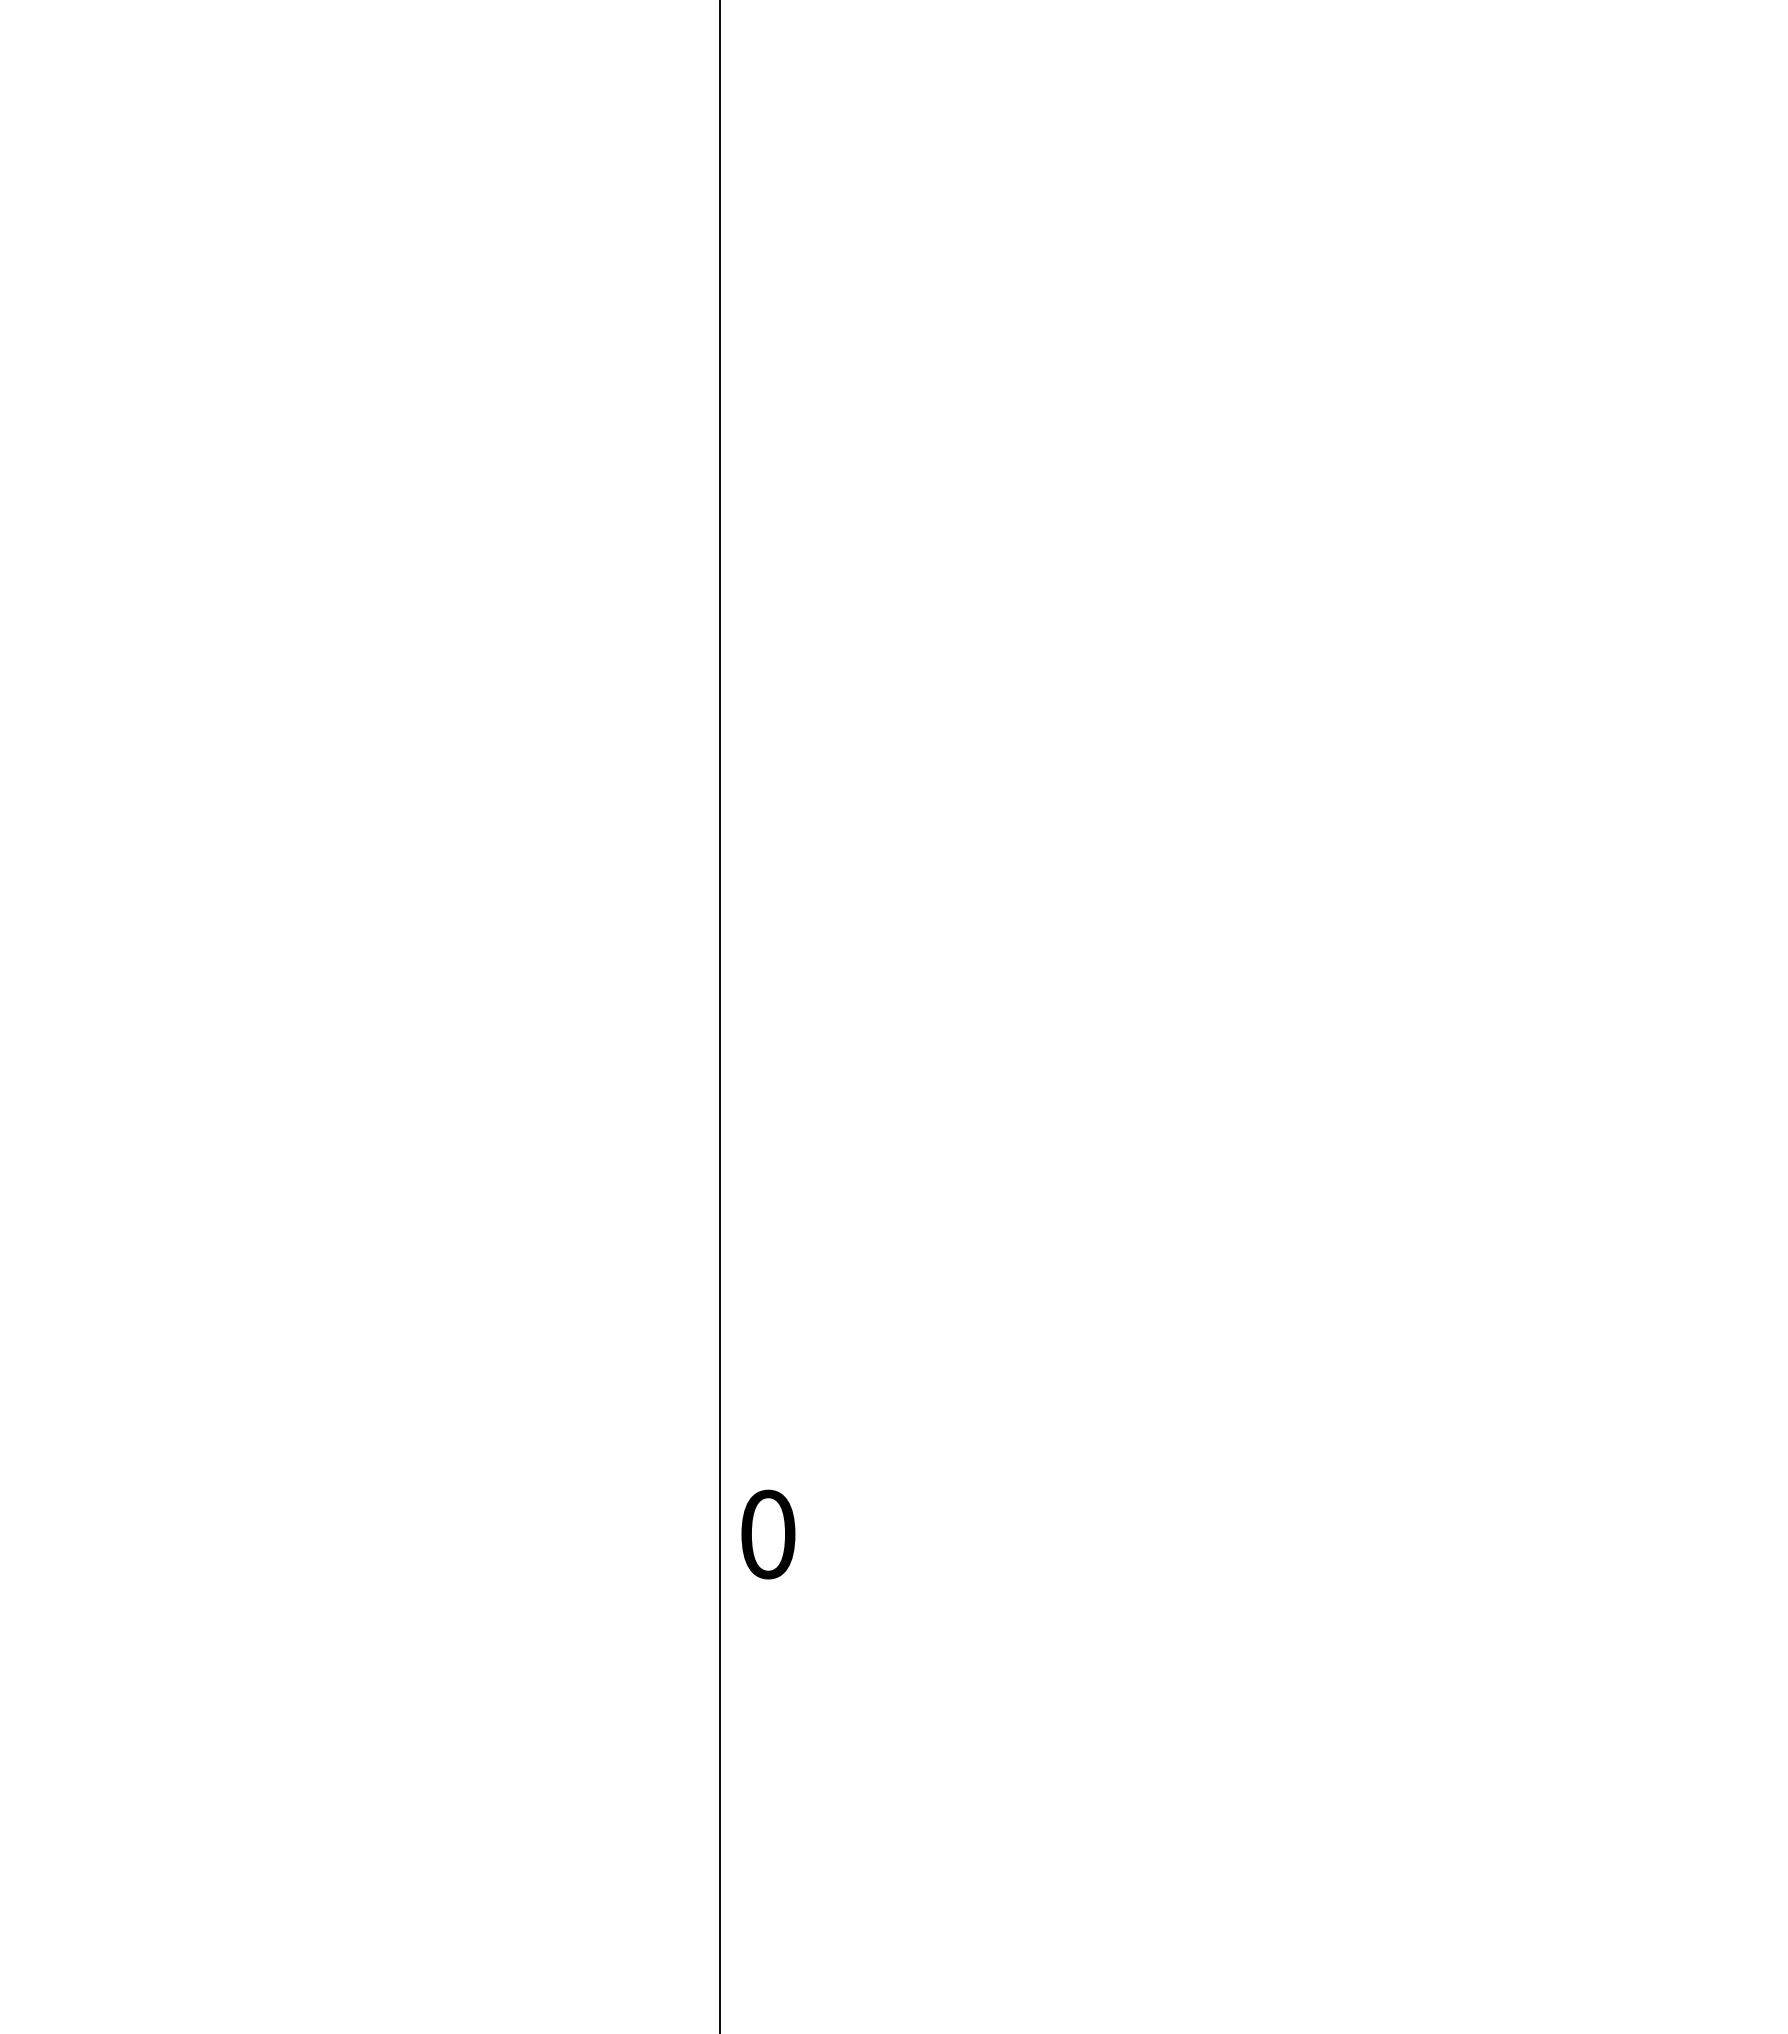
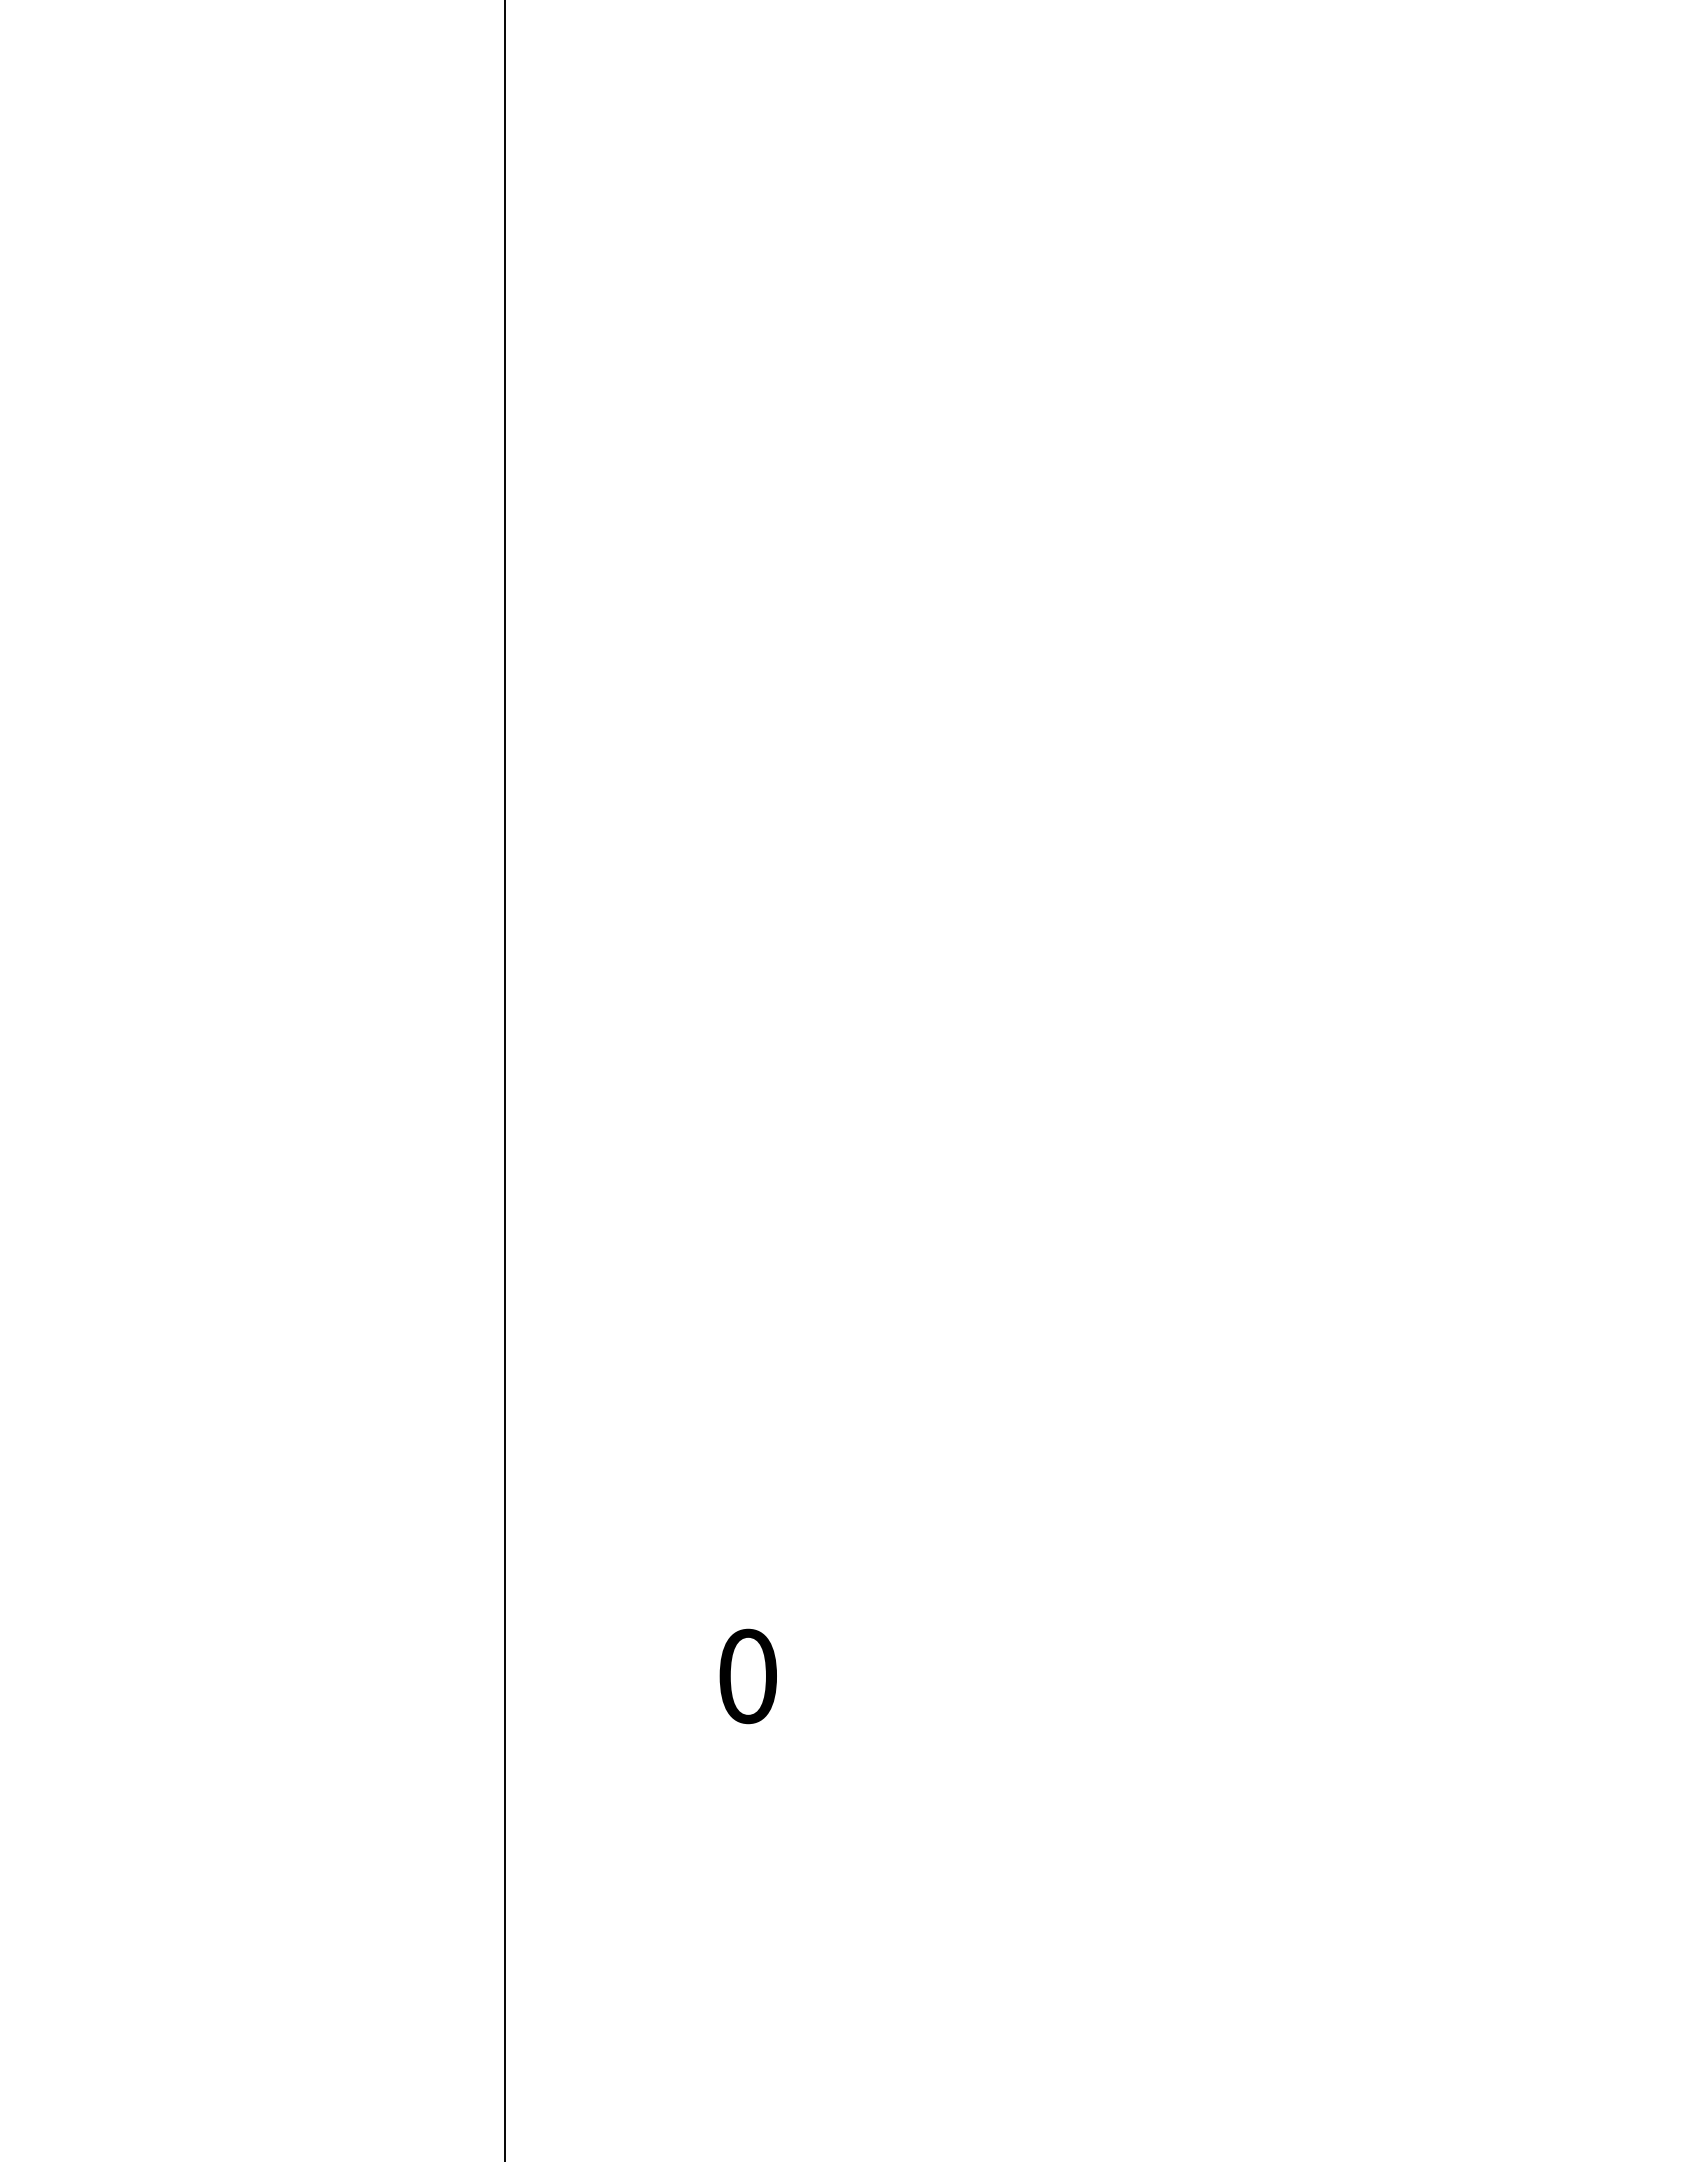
text: (768, 1534) -> (748, 1676), moved

